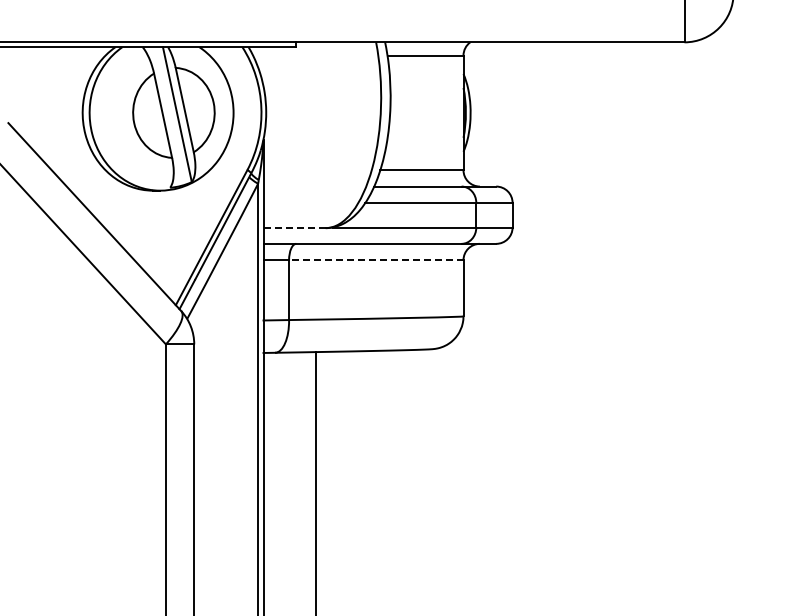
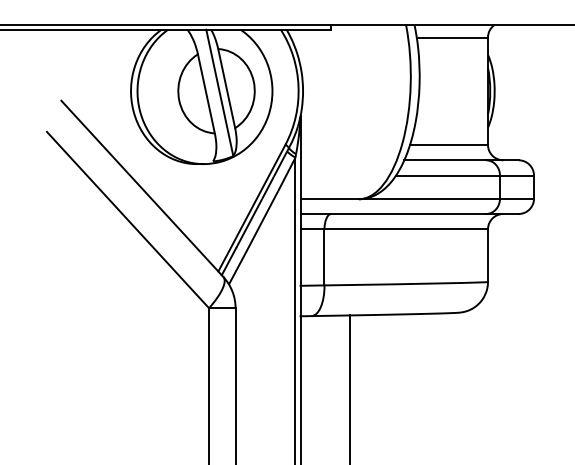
line: (294, 228) -> (329, 199), dashed -> solid
line: (375, 260) -> (405, 229), dashed -> solid

